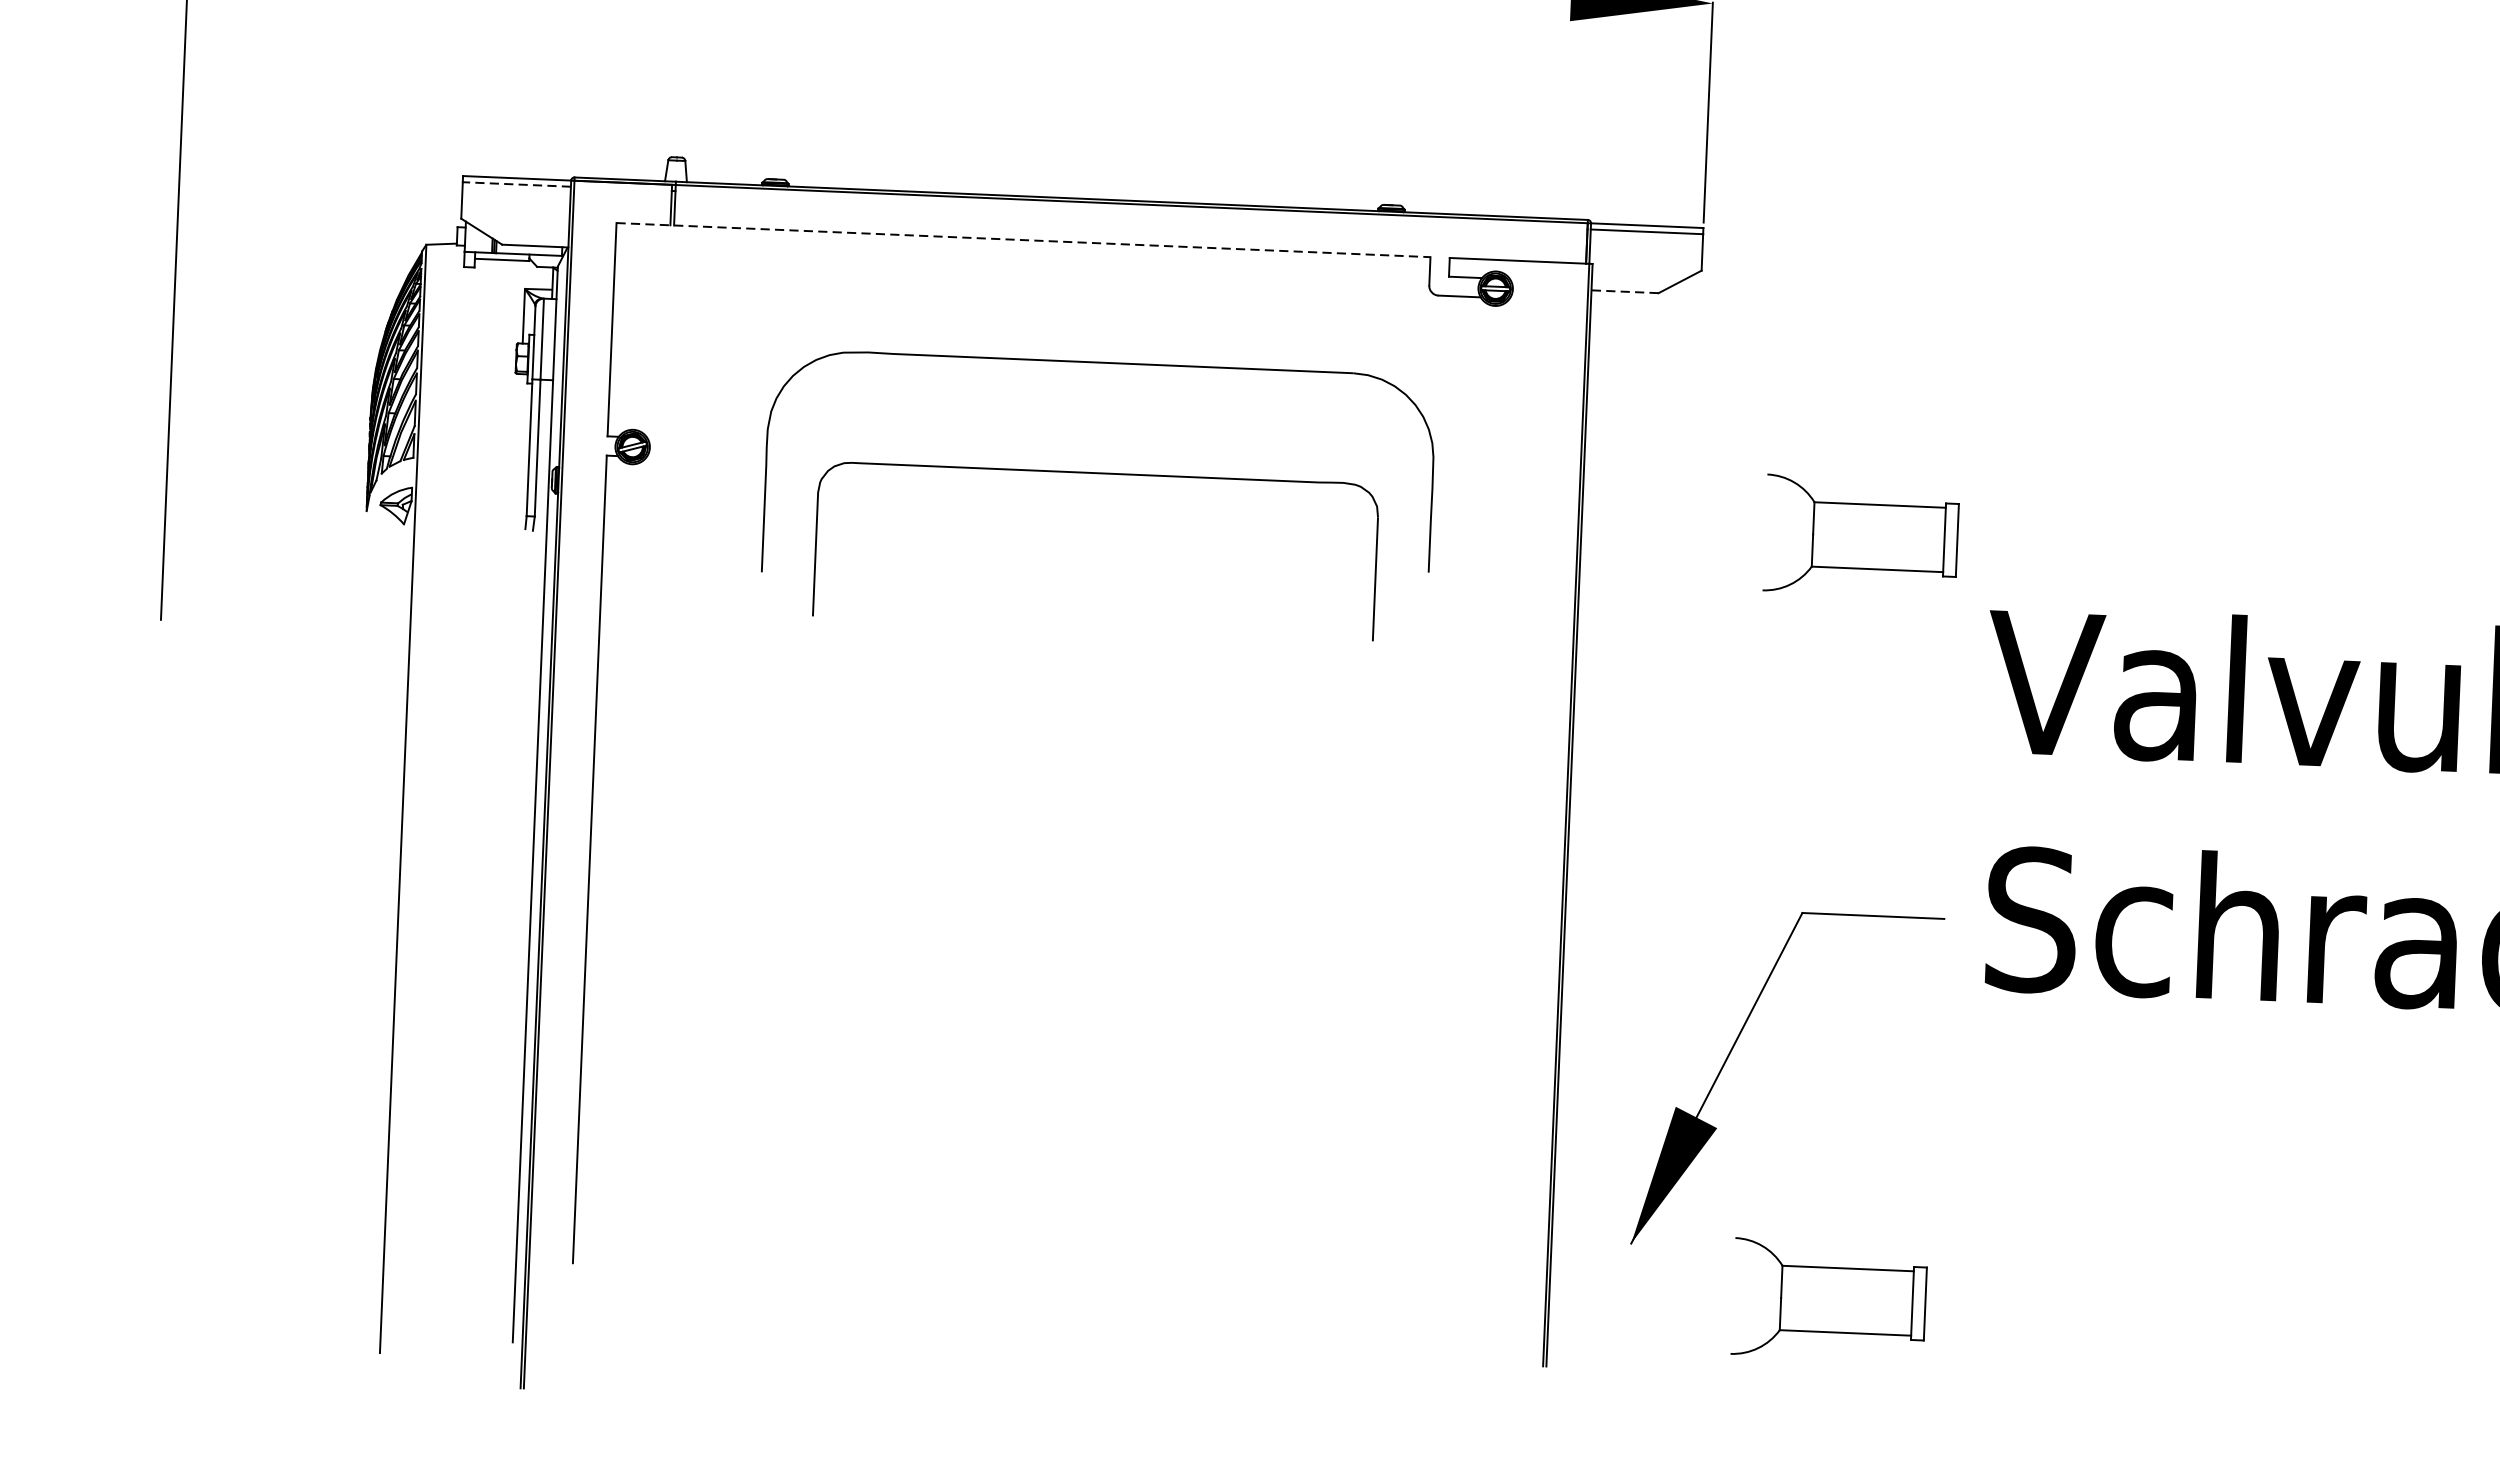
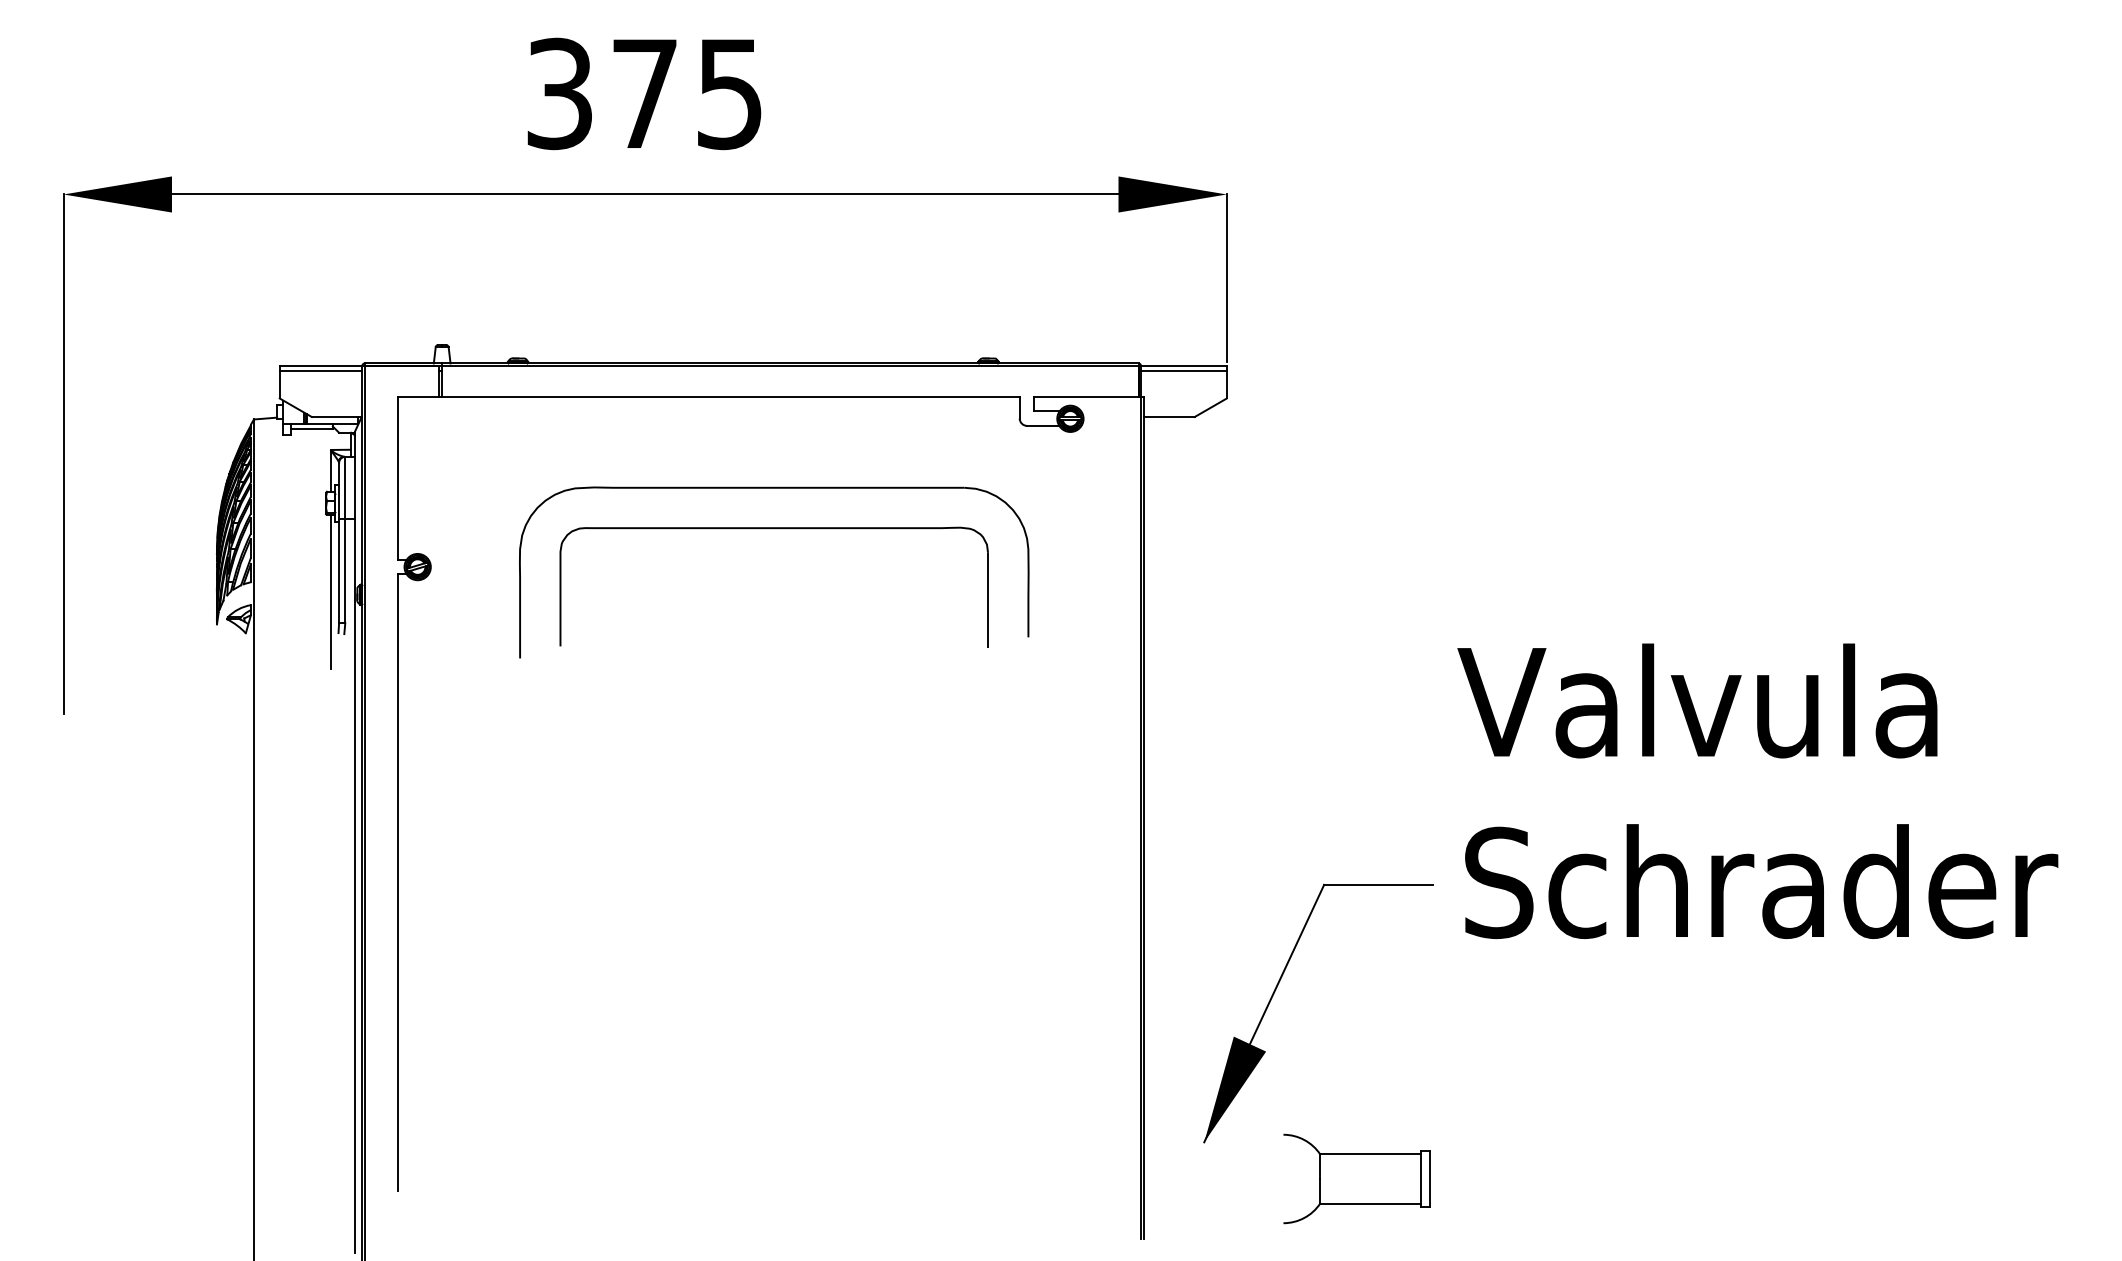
line: (516, 184) -> (320, 370), dashed -> solid
line: (1022, 239) -> (708, 396), dashed -> solid
line: (1625, 292) -> (1169, 417), dashed -> solid
part: (1098, 474) -> (773, 529), moved
line: (517, 475) -> (330, 592), added
part: (1860, 535) -> (1356, 595), removed

